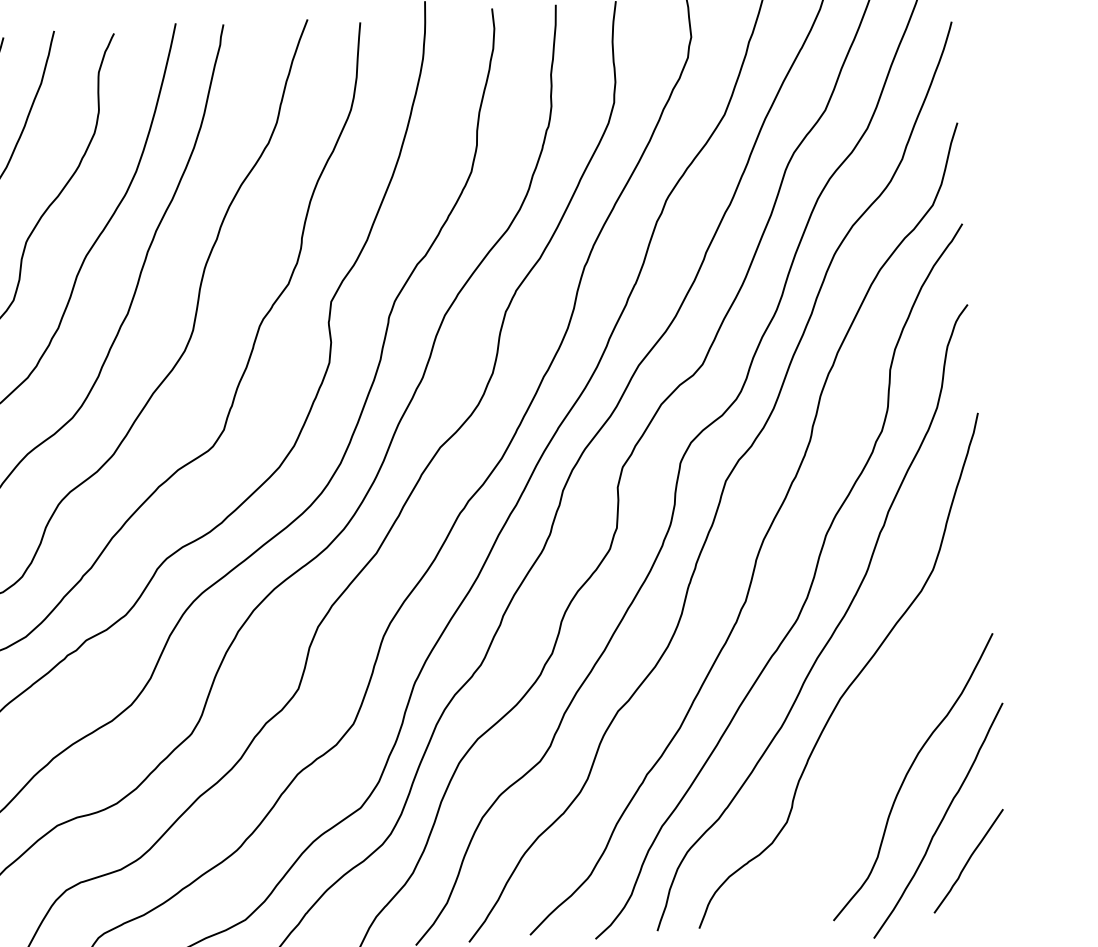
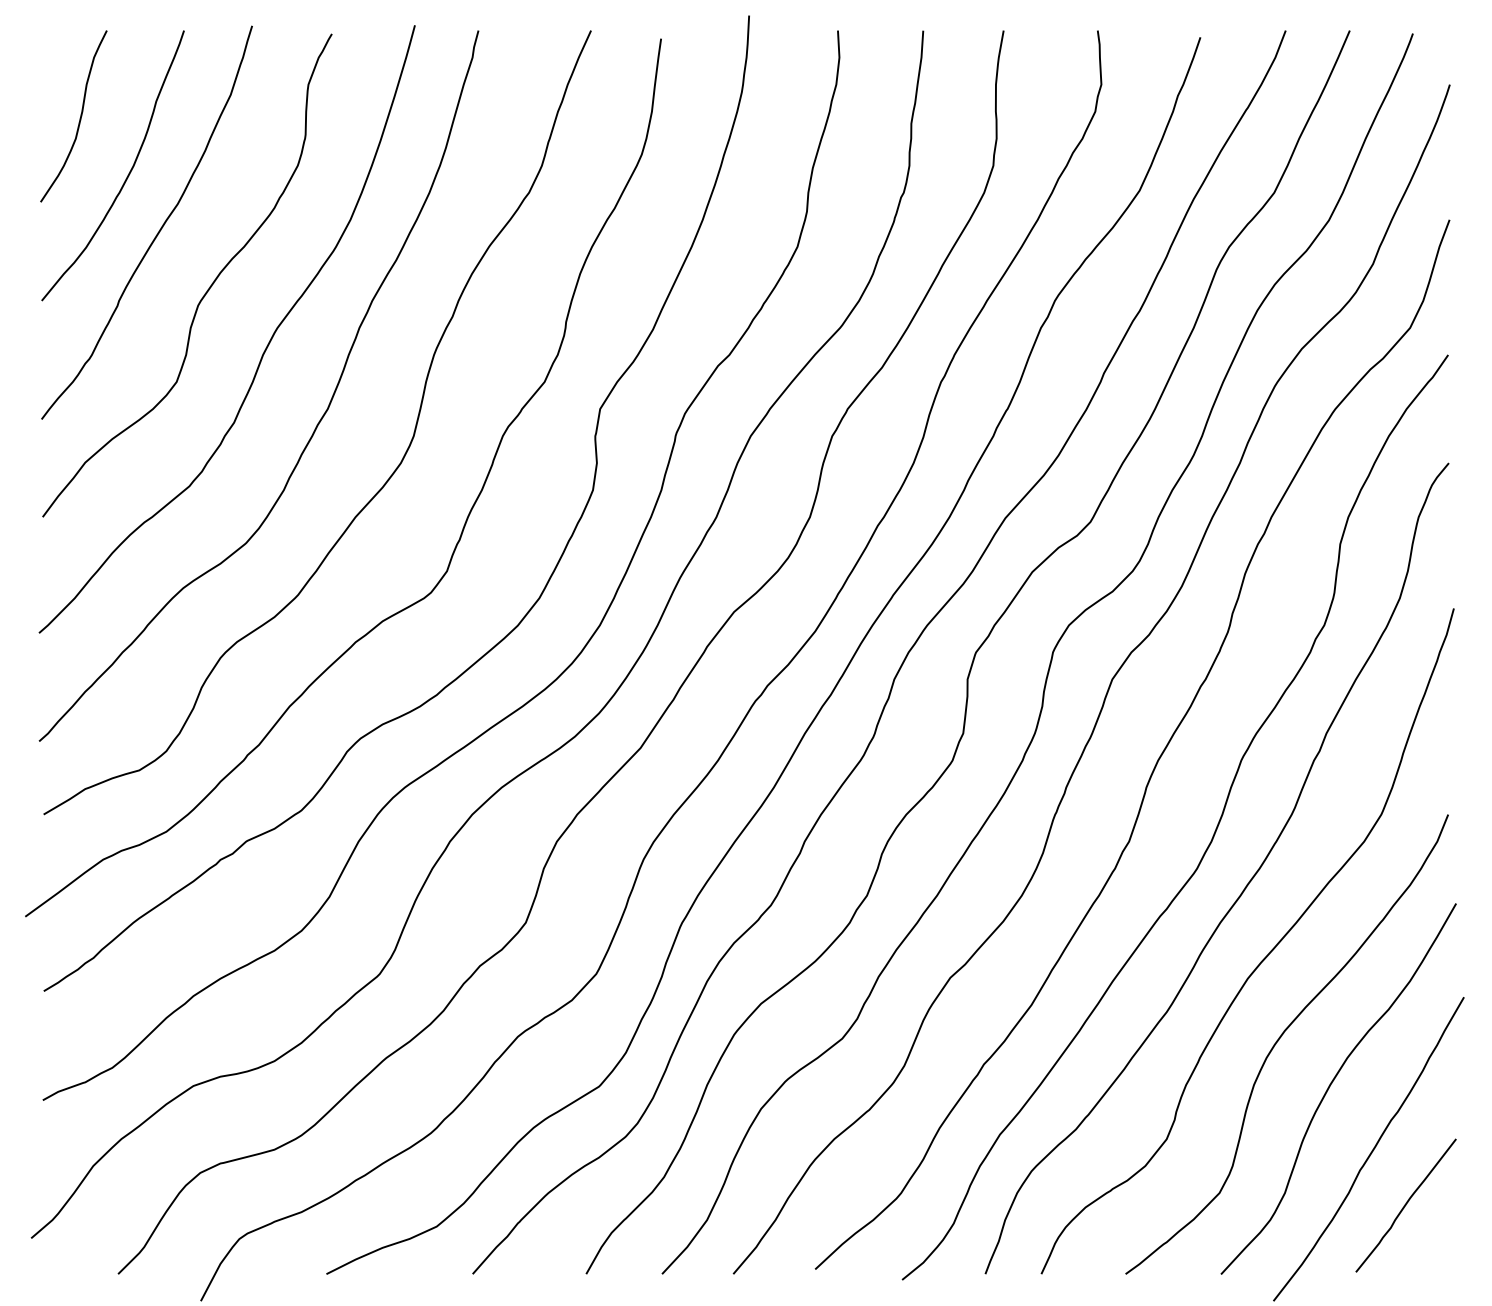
curve: (866, 743) -> (1279, 1040), added

